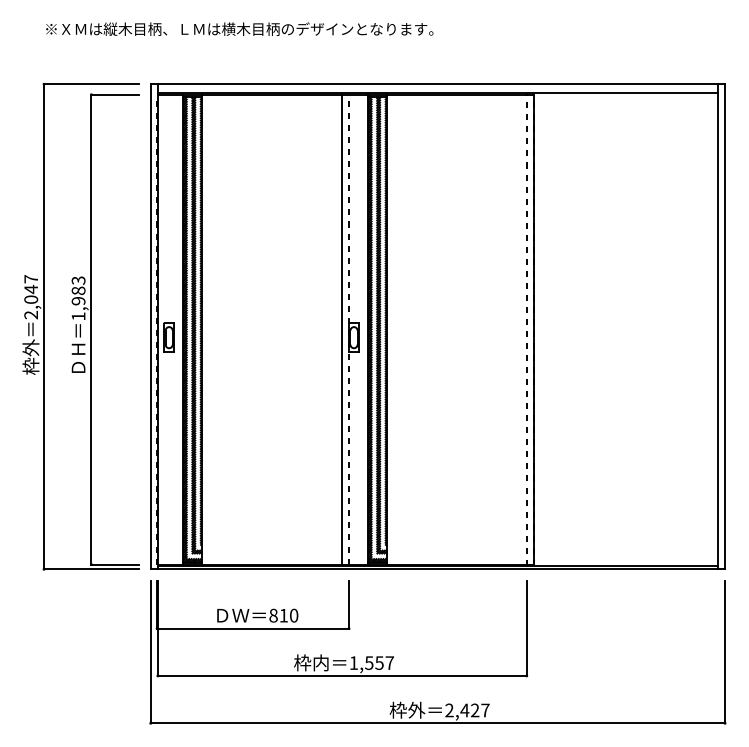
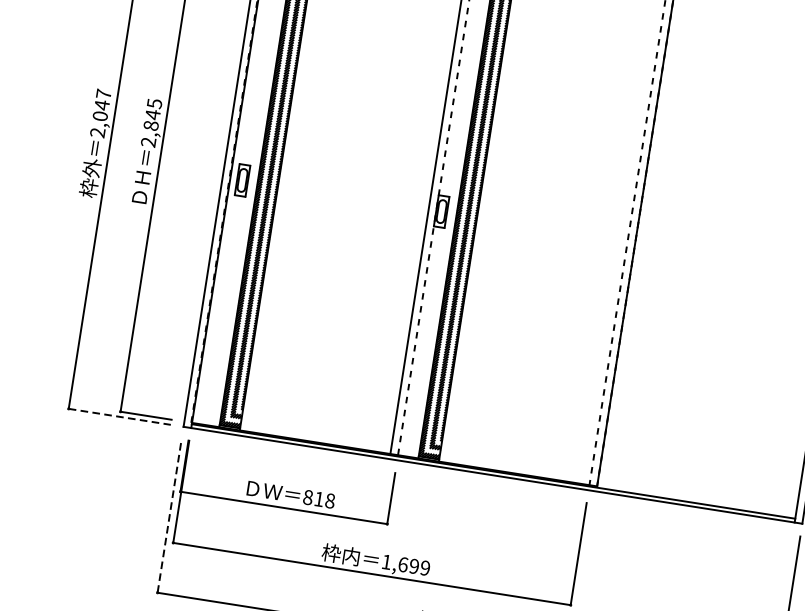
text: (78, 298) -> (151, 122), 1,983 -> 2,845
line: (91, 569) -> (119, 417), solid -> dashed
text: (294, 615) -> (330, 500), 810 -> 818
line: (150, 651) -> (169, 515), solid -> dashed
text: (379, 662) -> (414, 565), 1,557 -> 1,699

